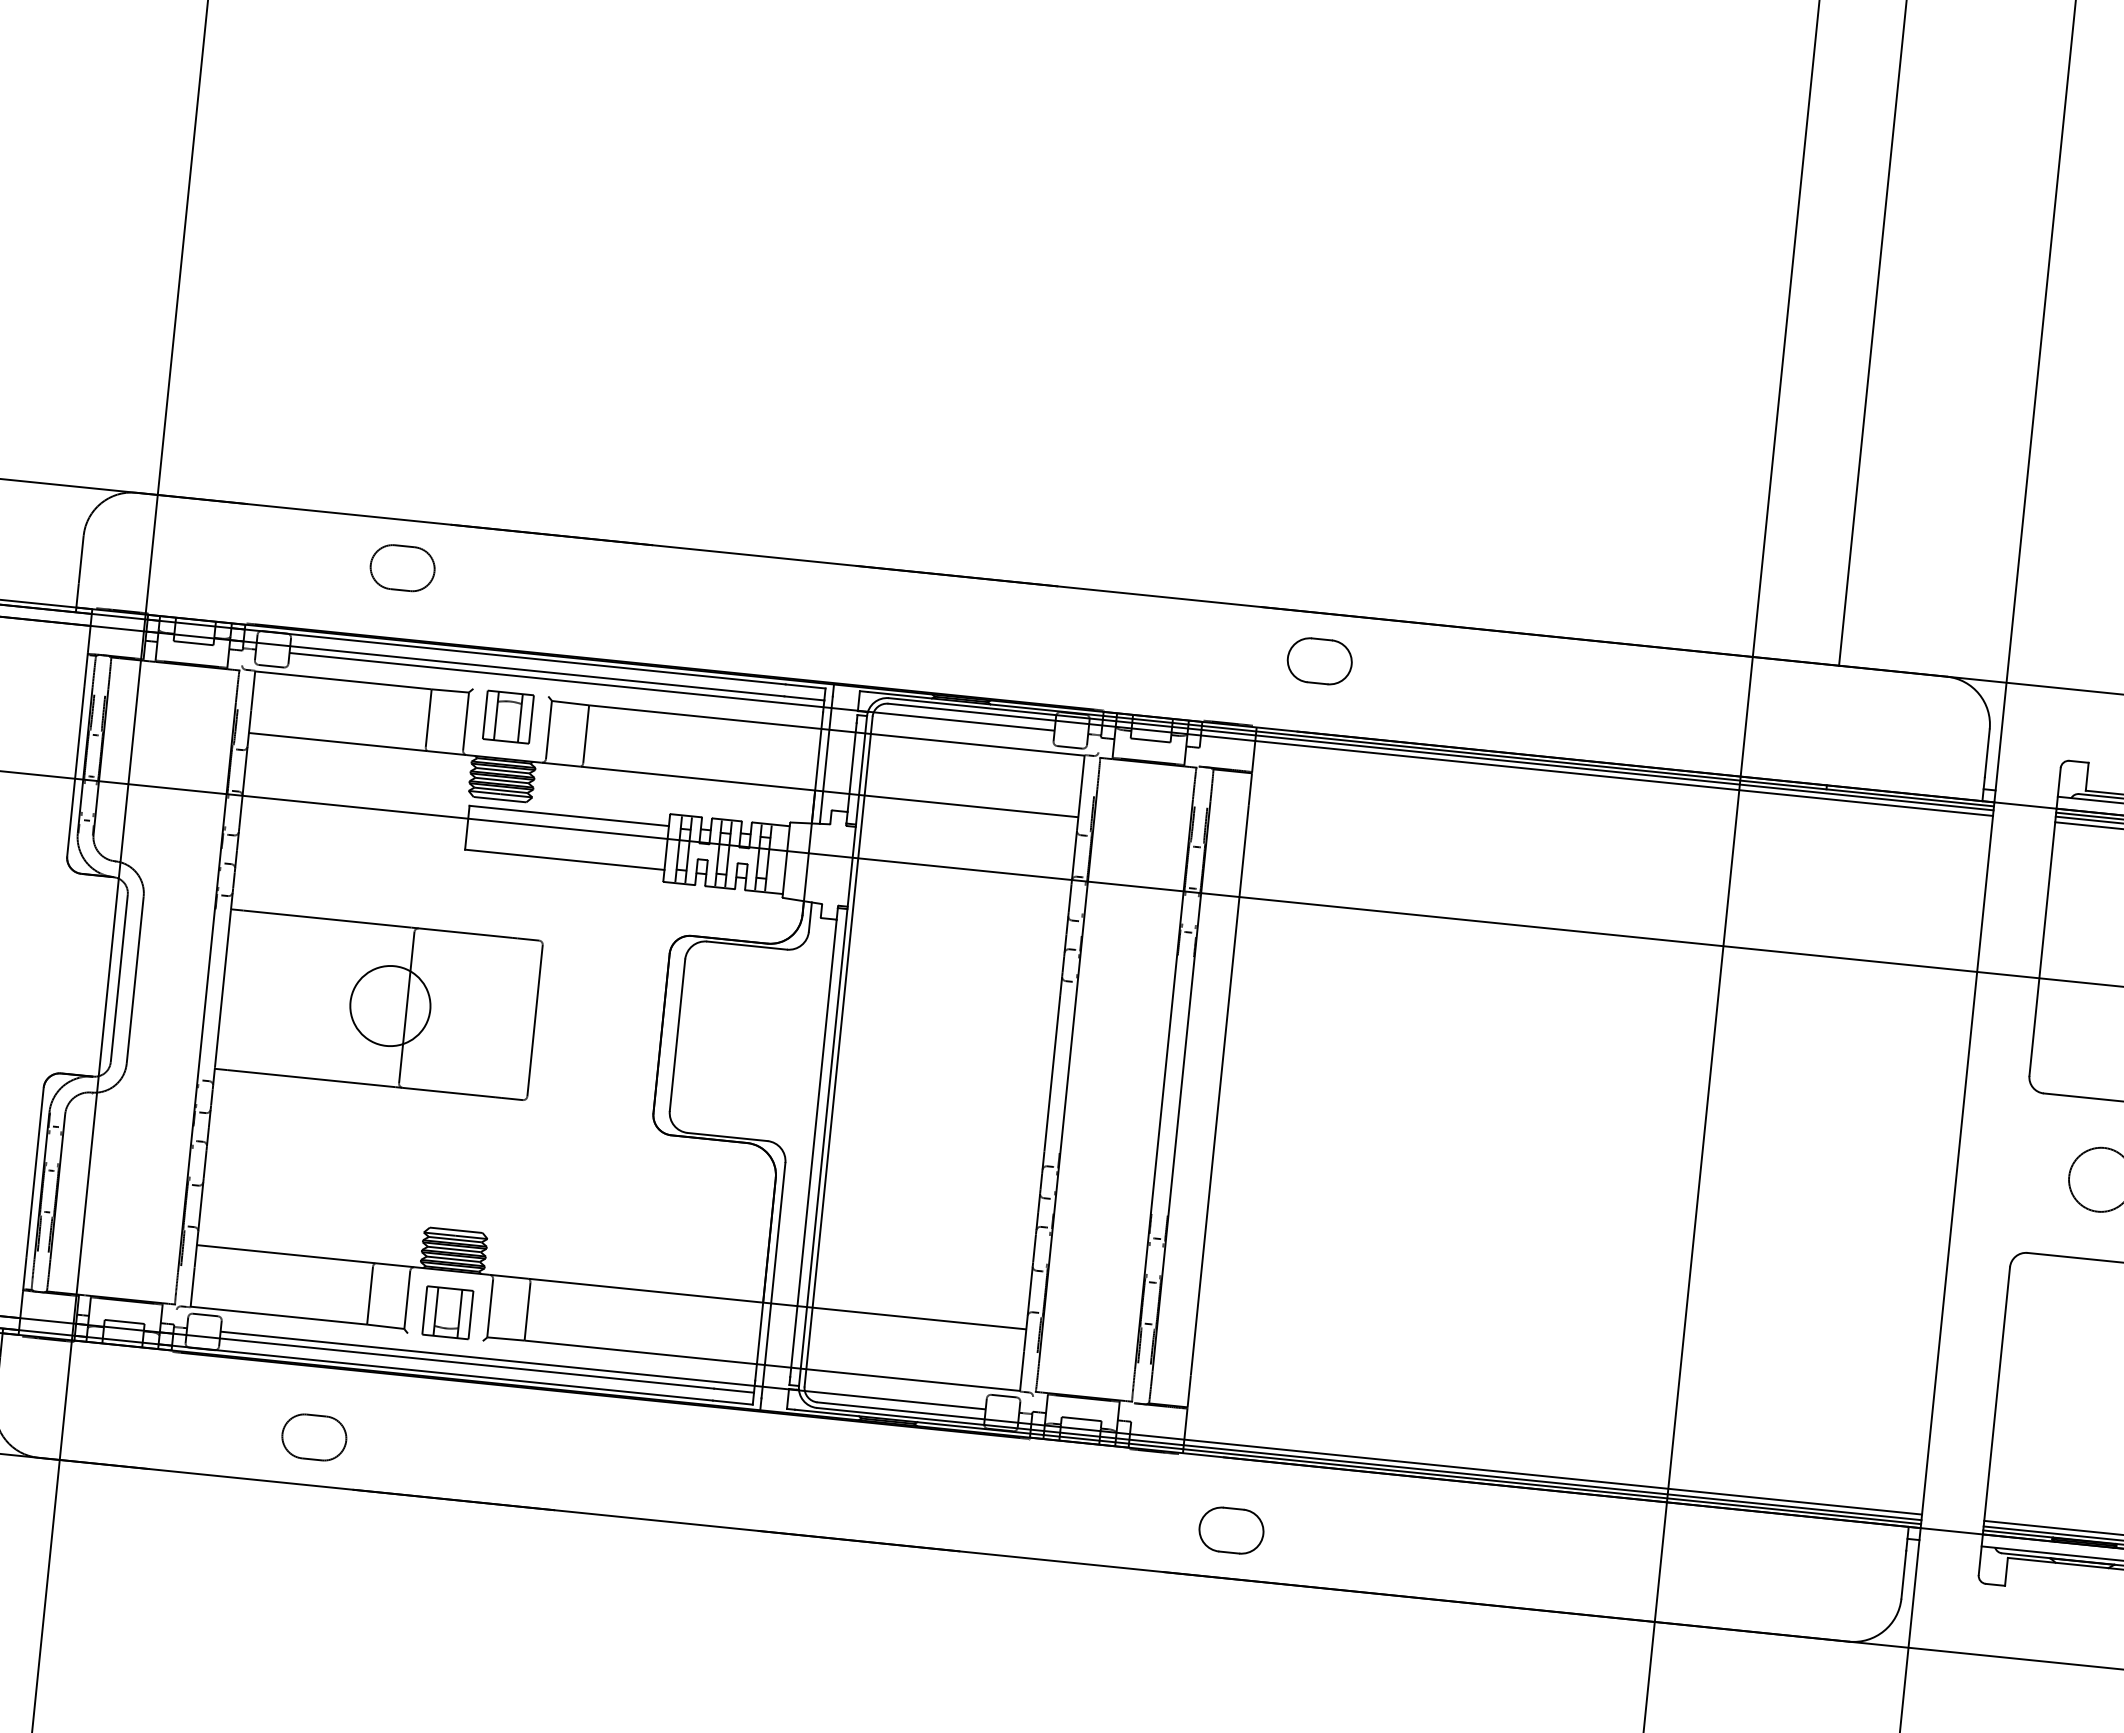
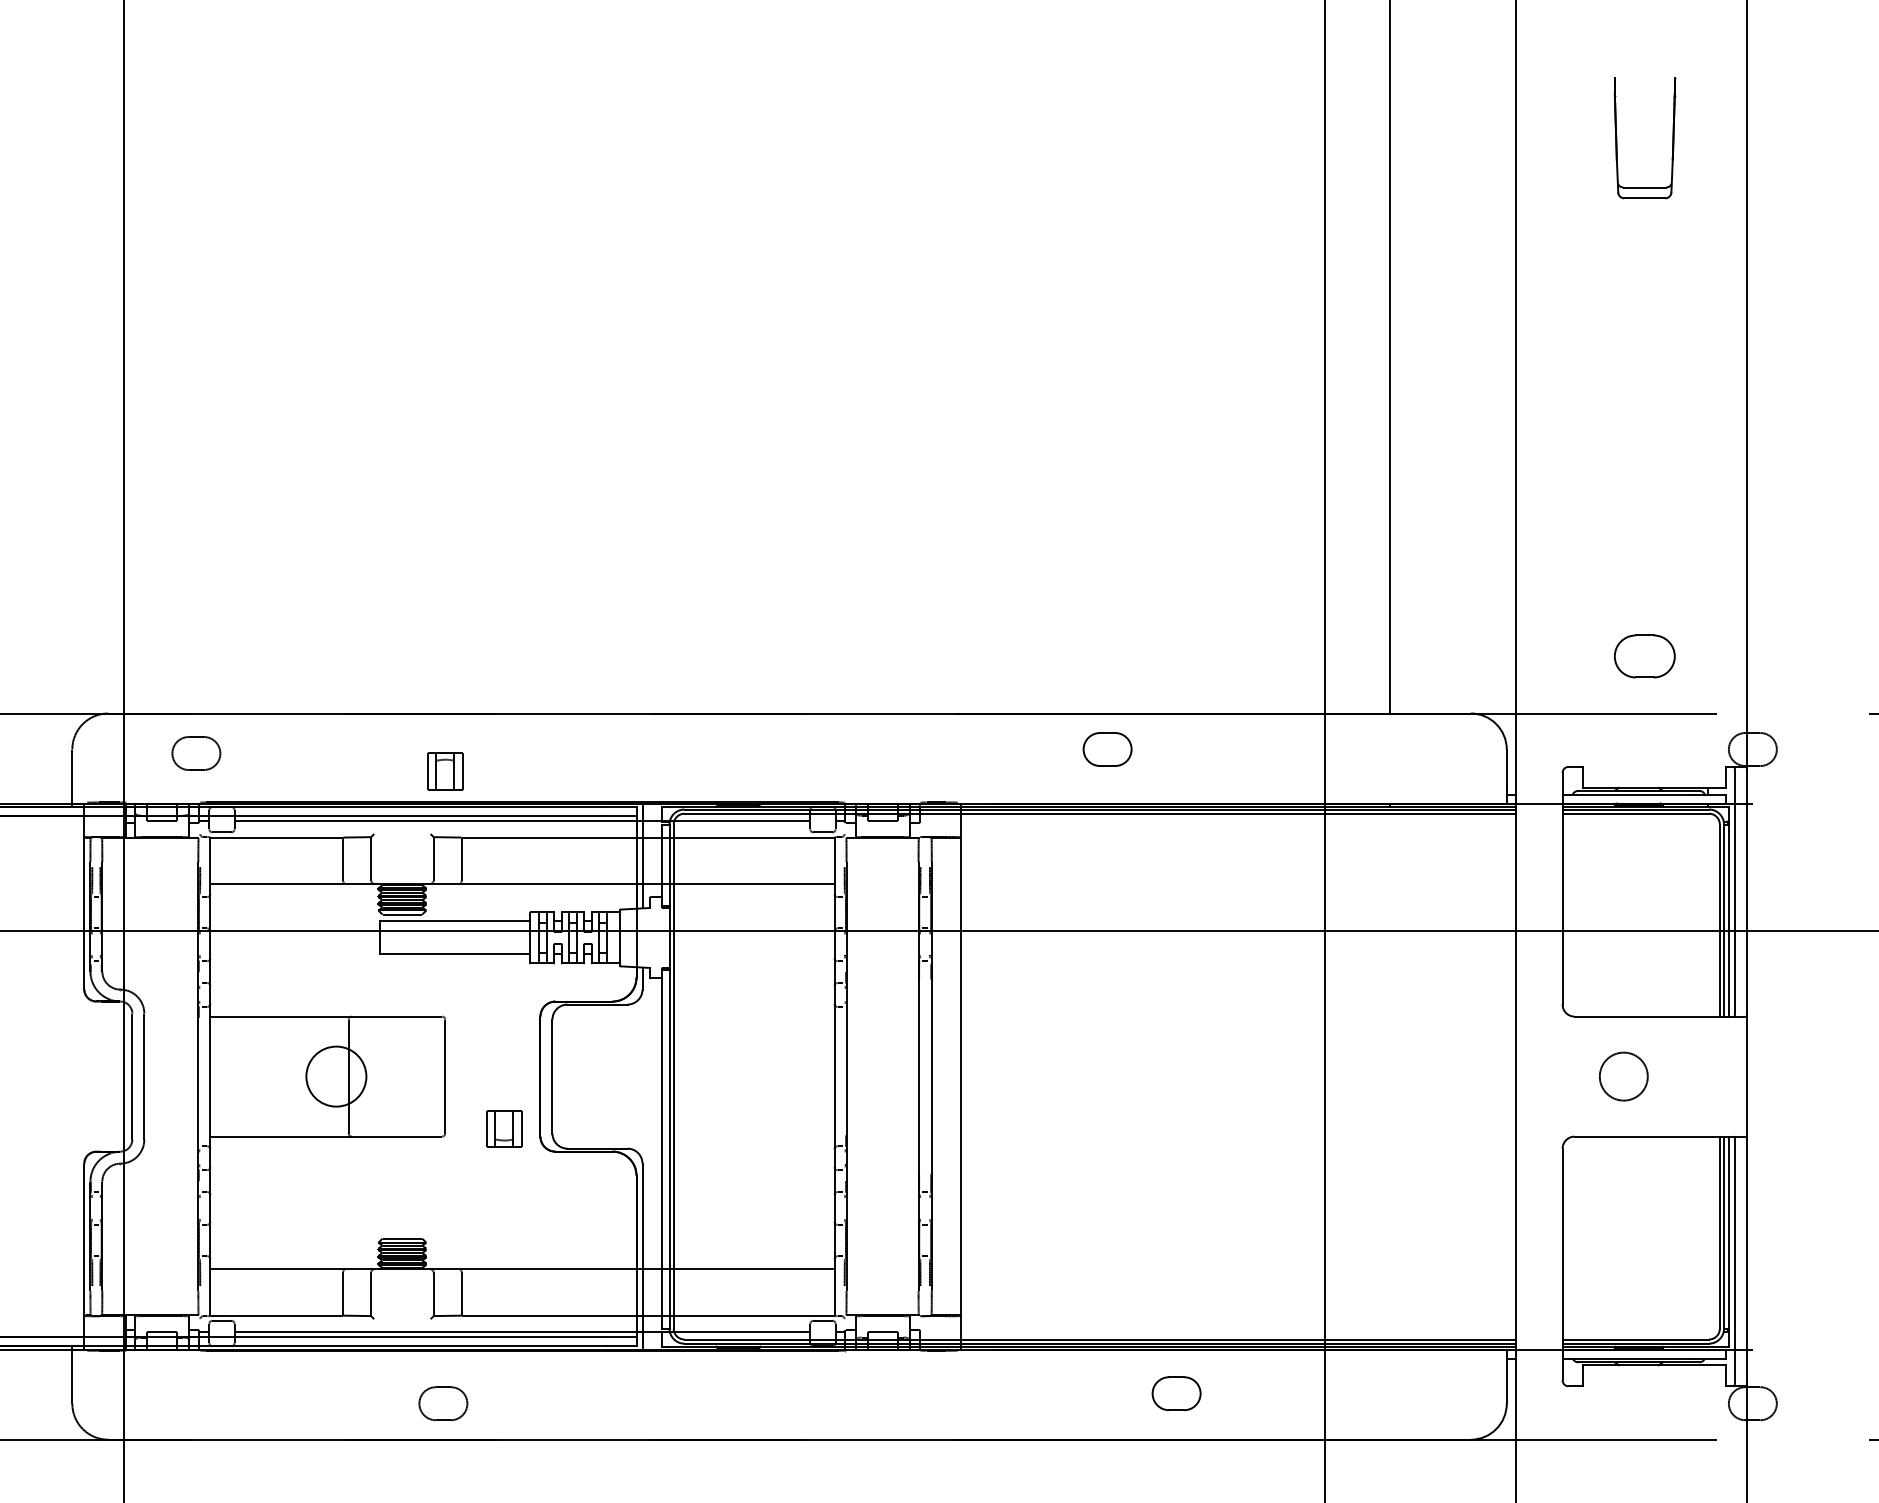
part: (402, 568) -> (196, 753), moved
part: (1319, 661) -> (1107, 749), moved
part: (508, 717) -> (445, 771), moved
part: (448, 1312) -> (504, 1128), moved
part: (314, 1437) -> (443, 1403), moved
part: (1231, 1530) -> (1176, 1393), moved

